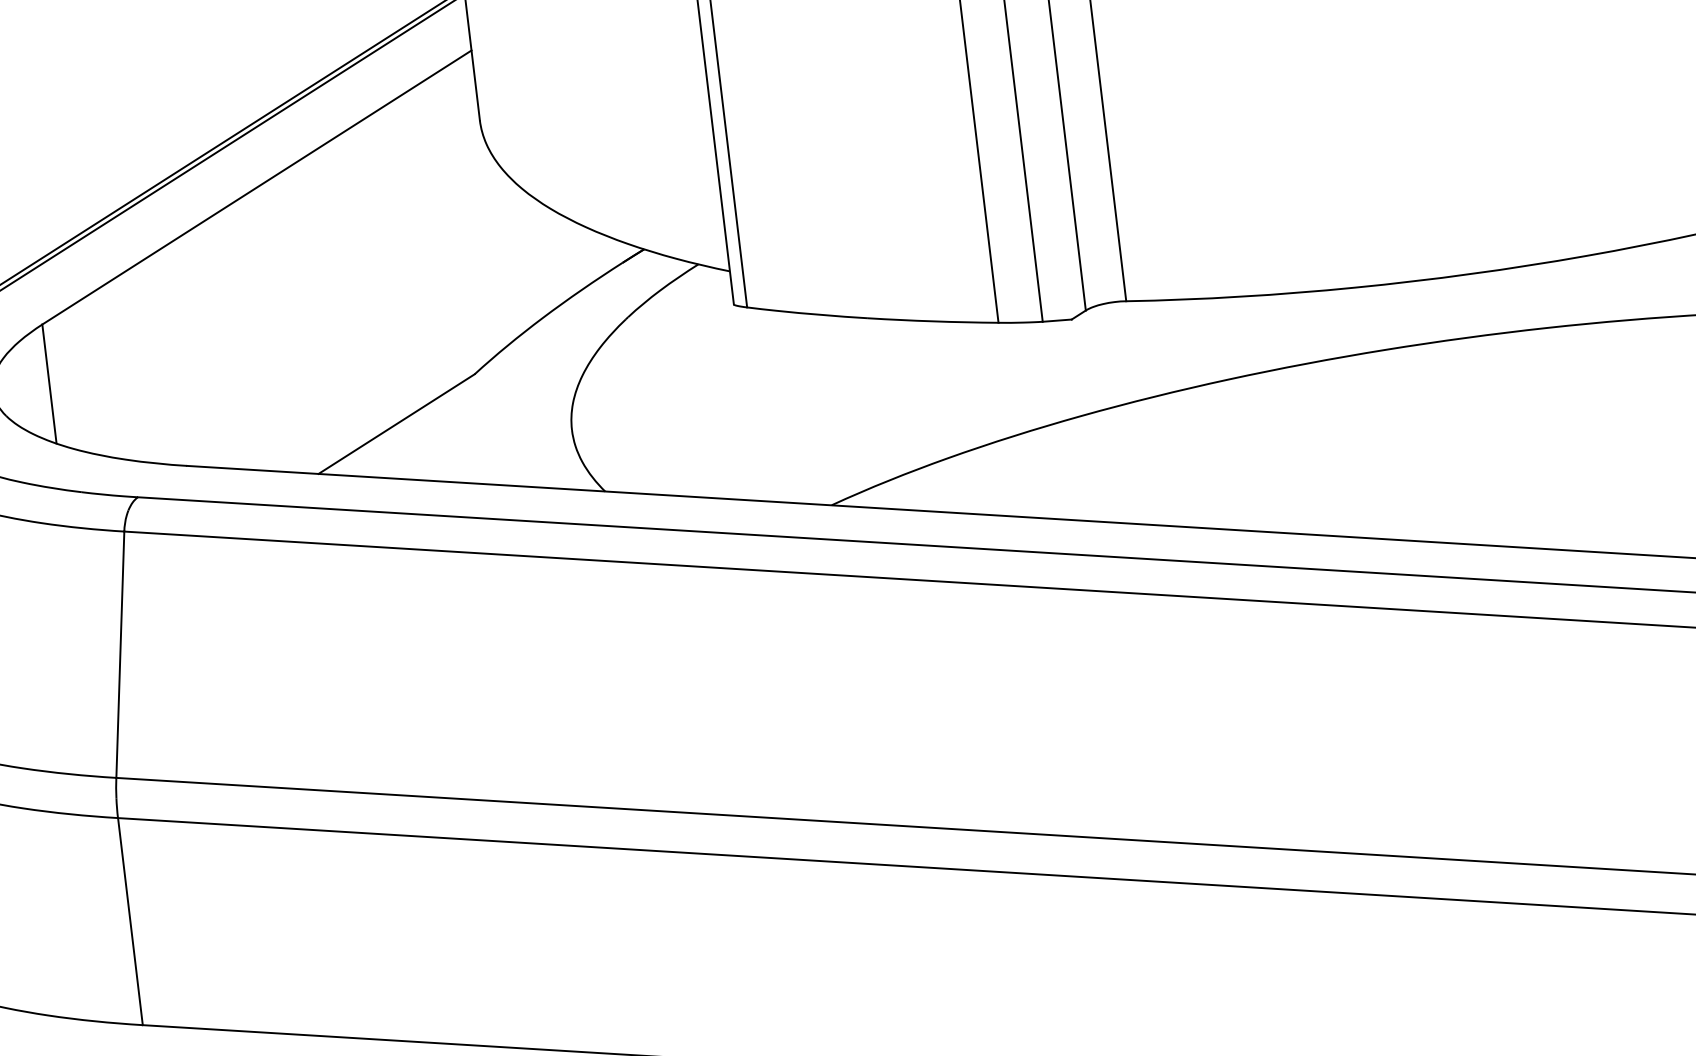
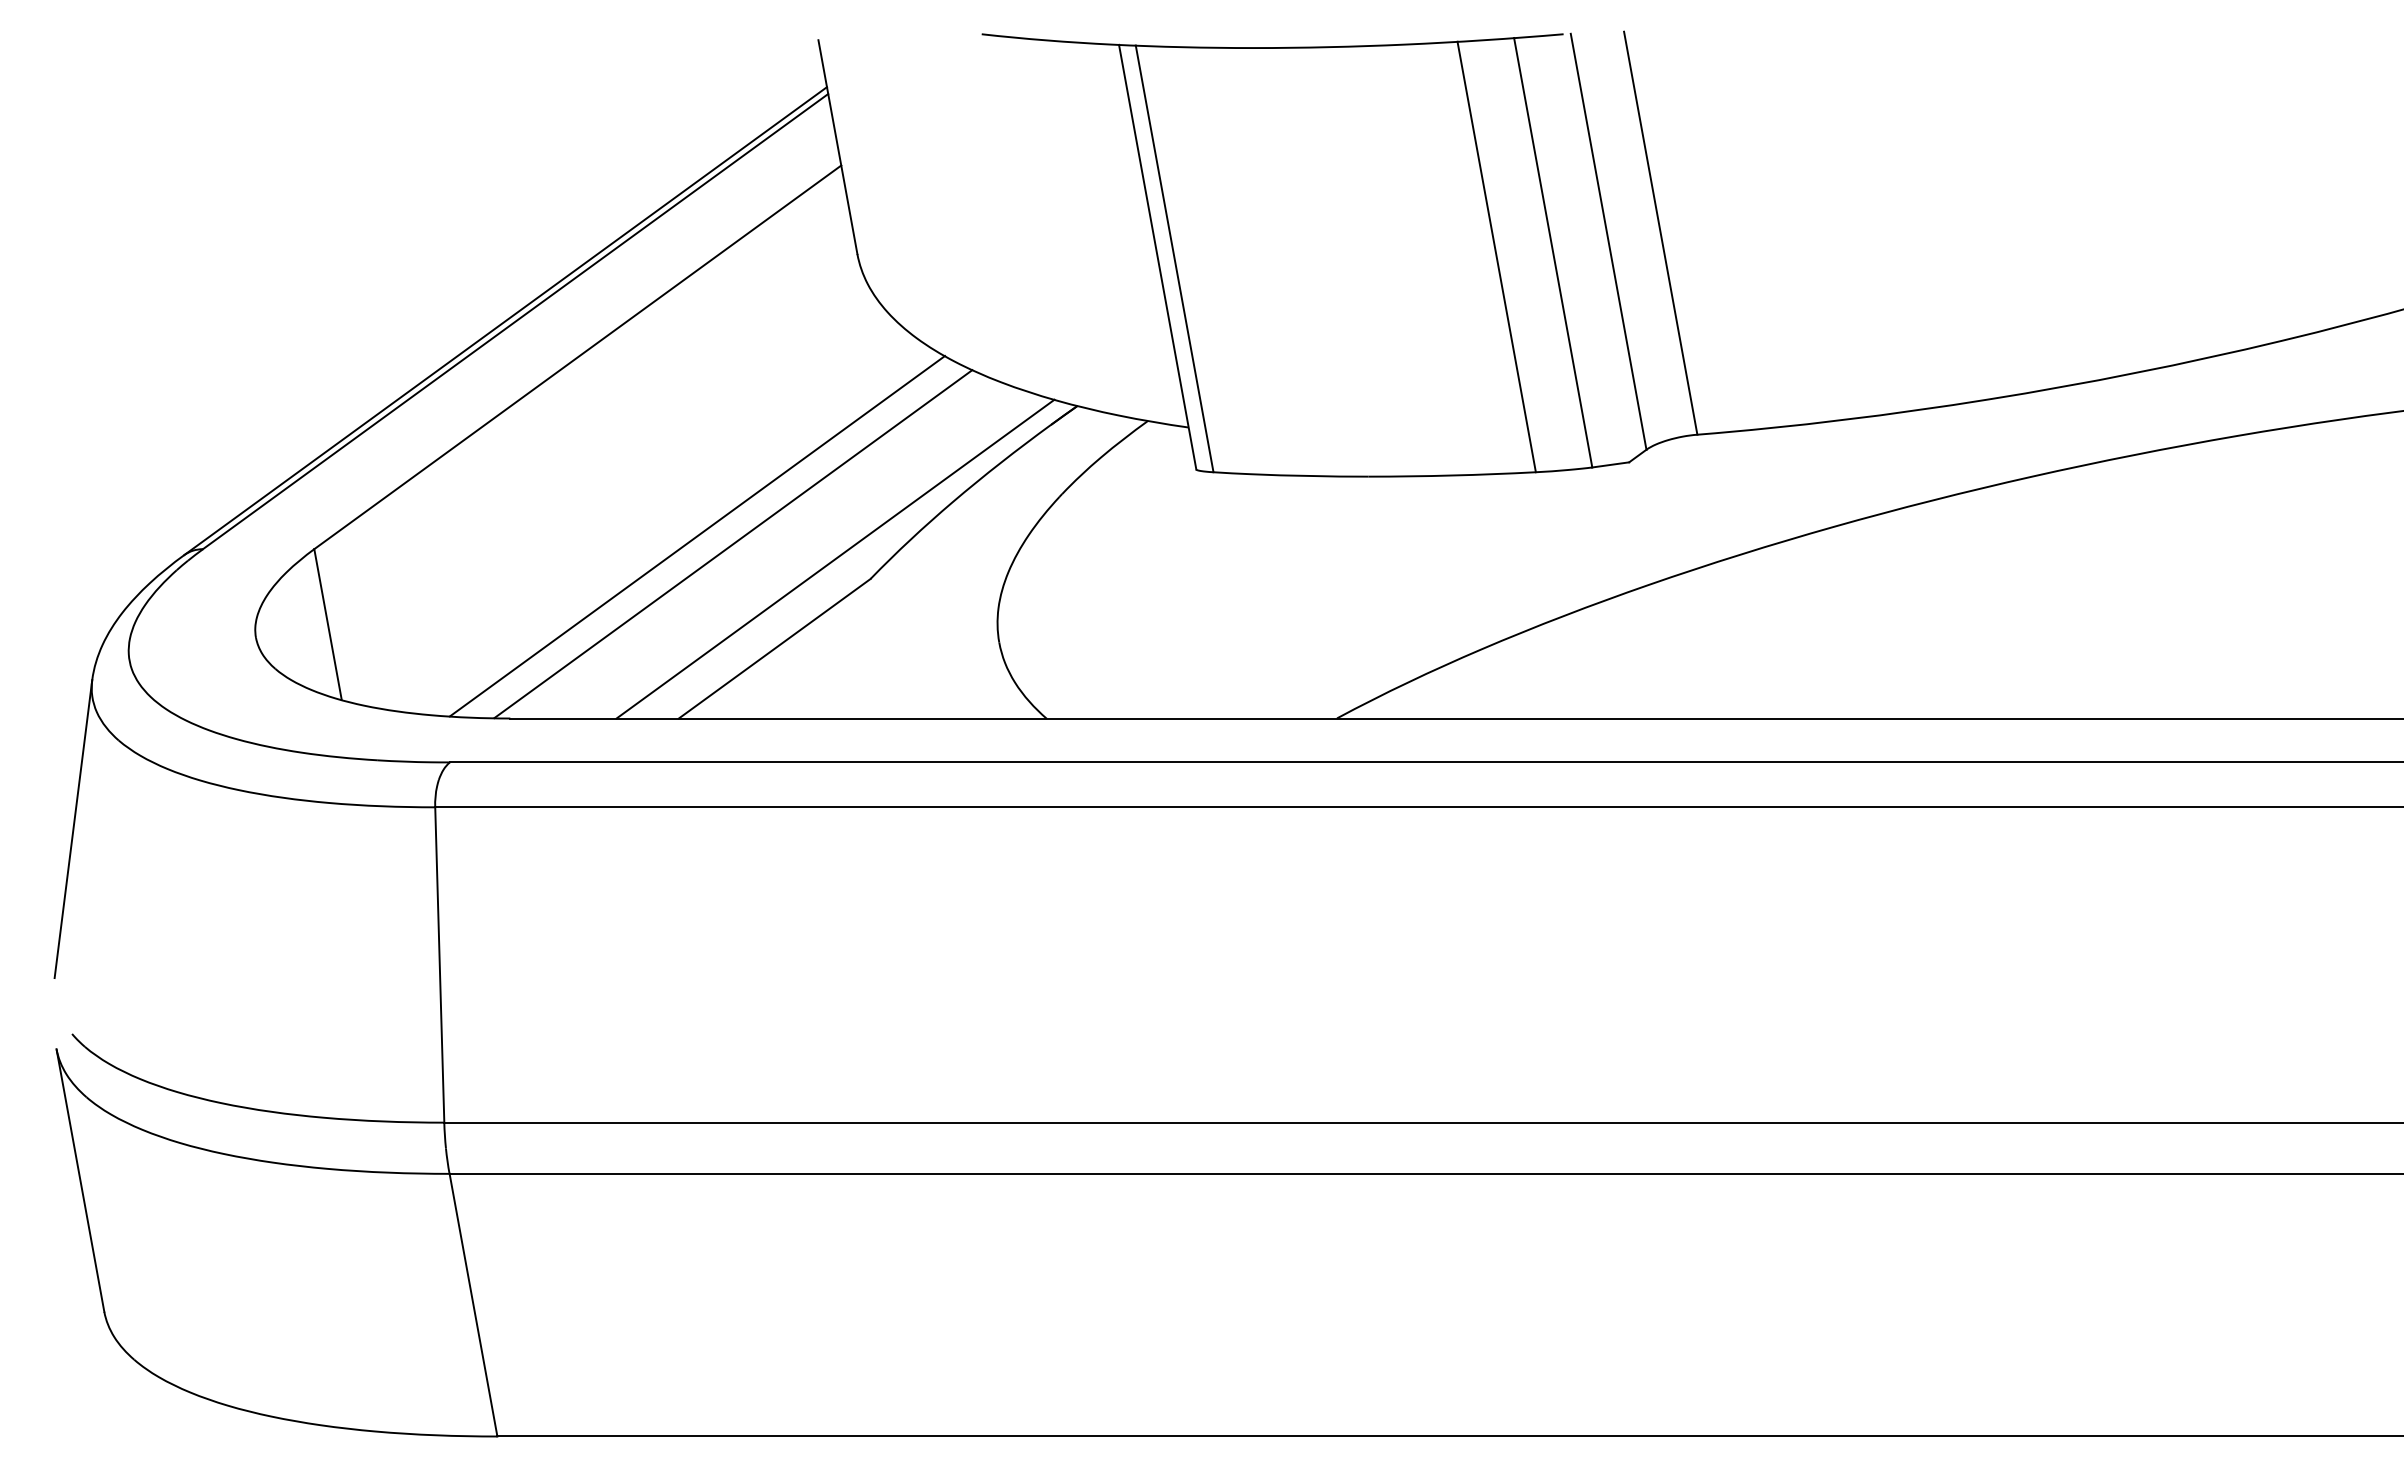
line: (341, 332) -> (697, 536), added
line: (369, 340) -> (733, 544), added
line: (448, 356) -> (835, 558), added

